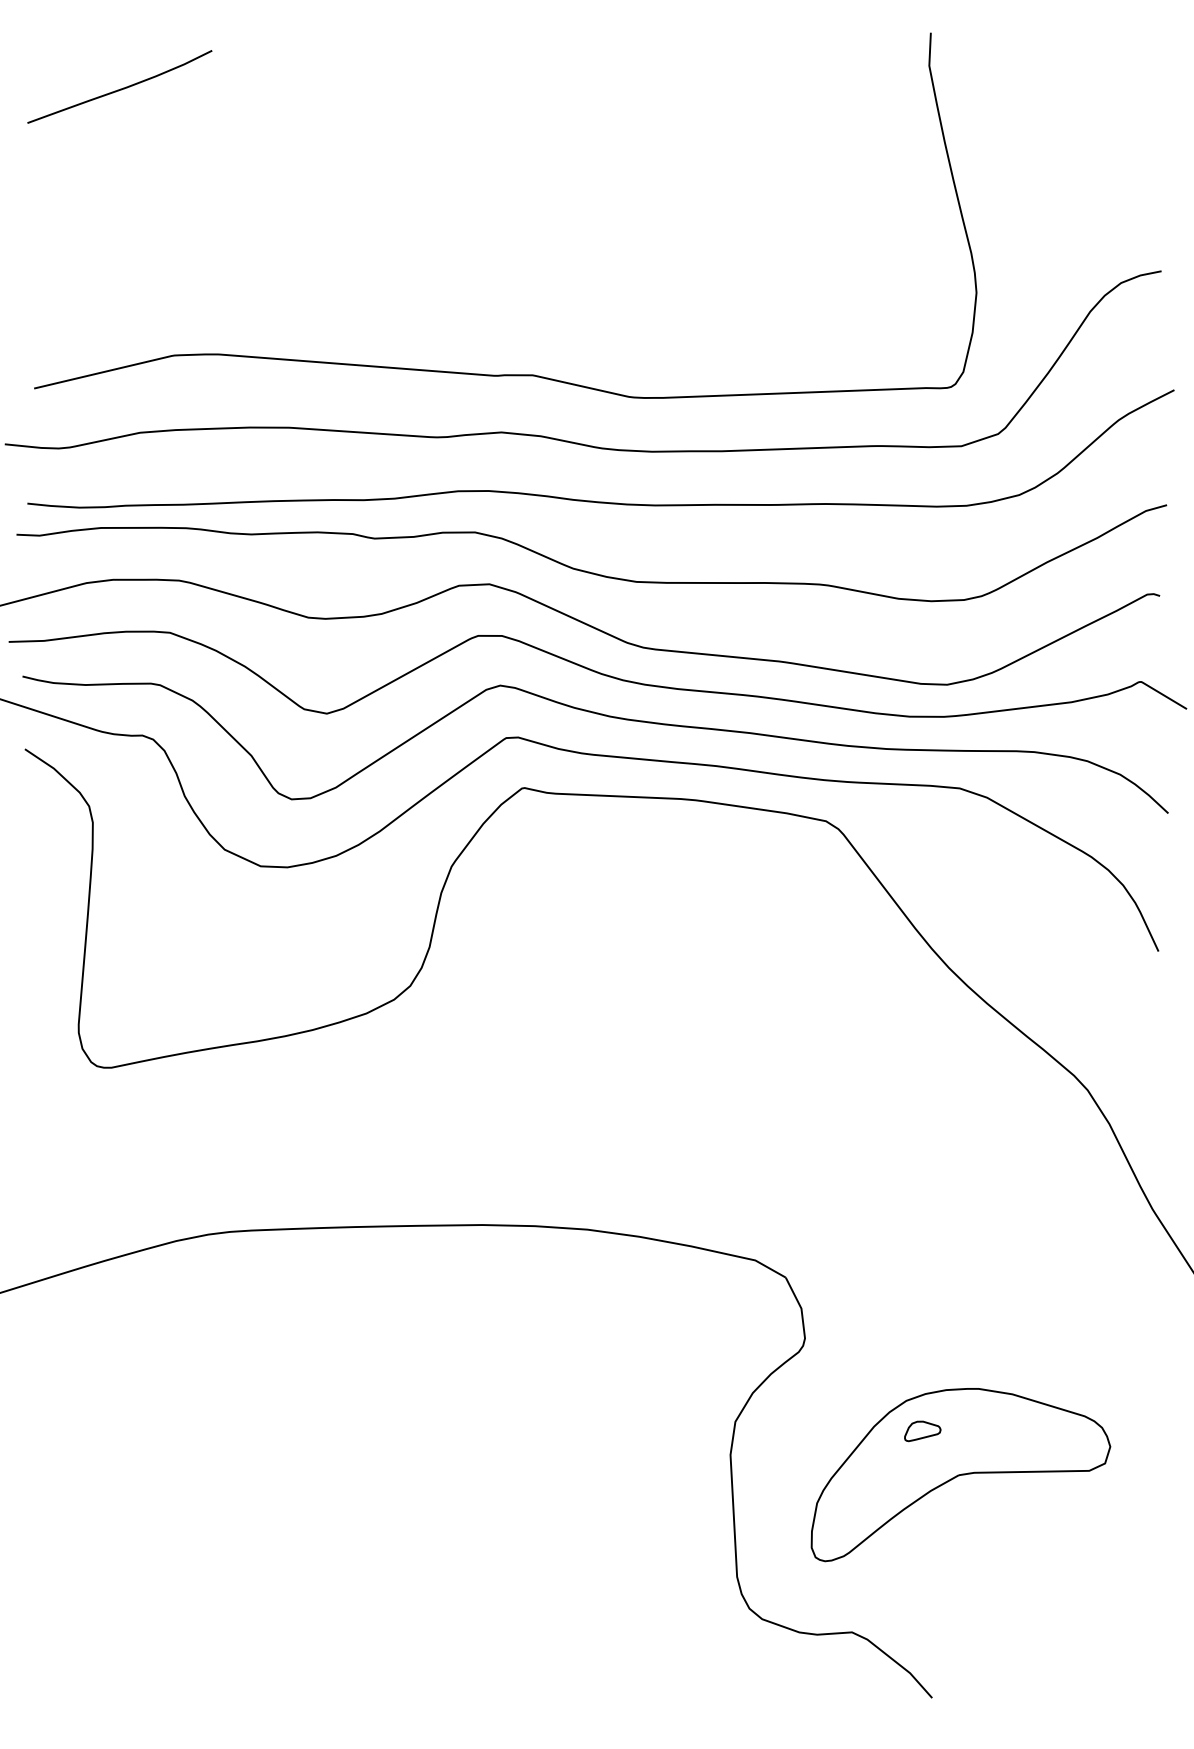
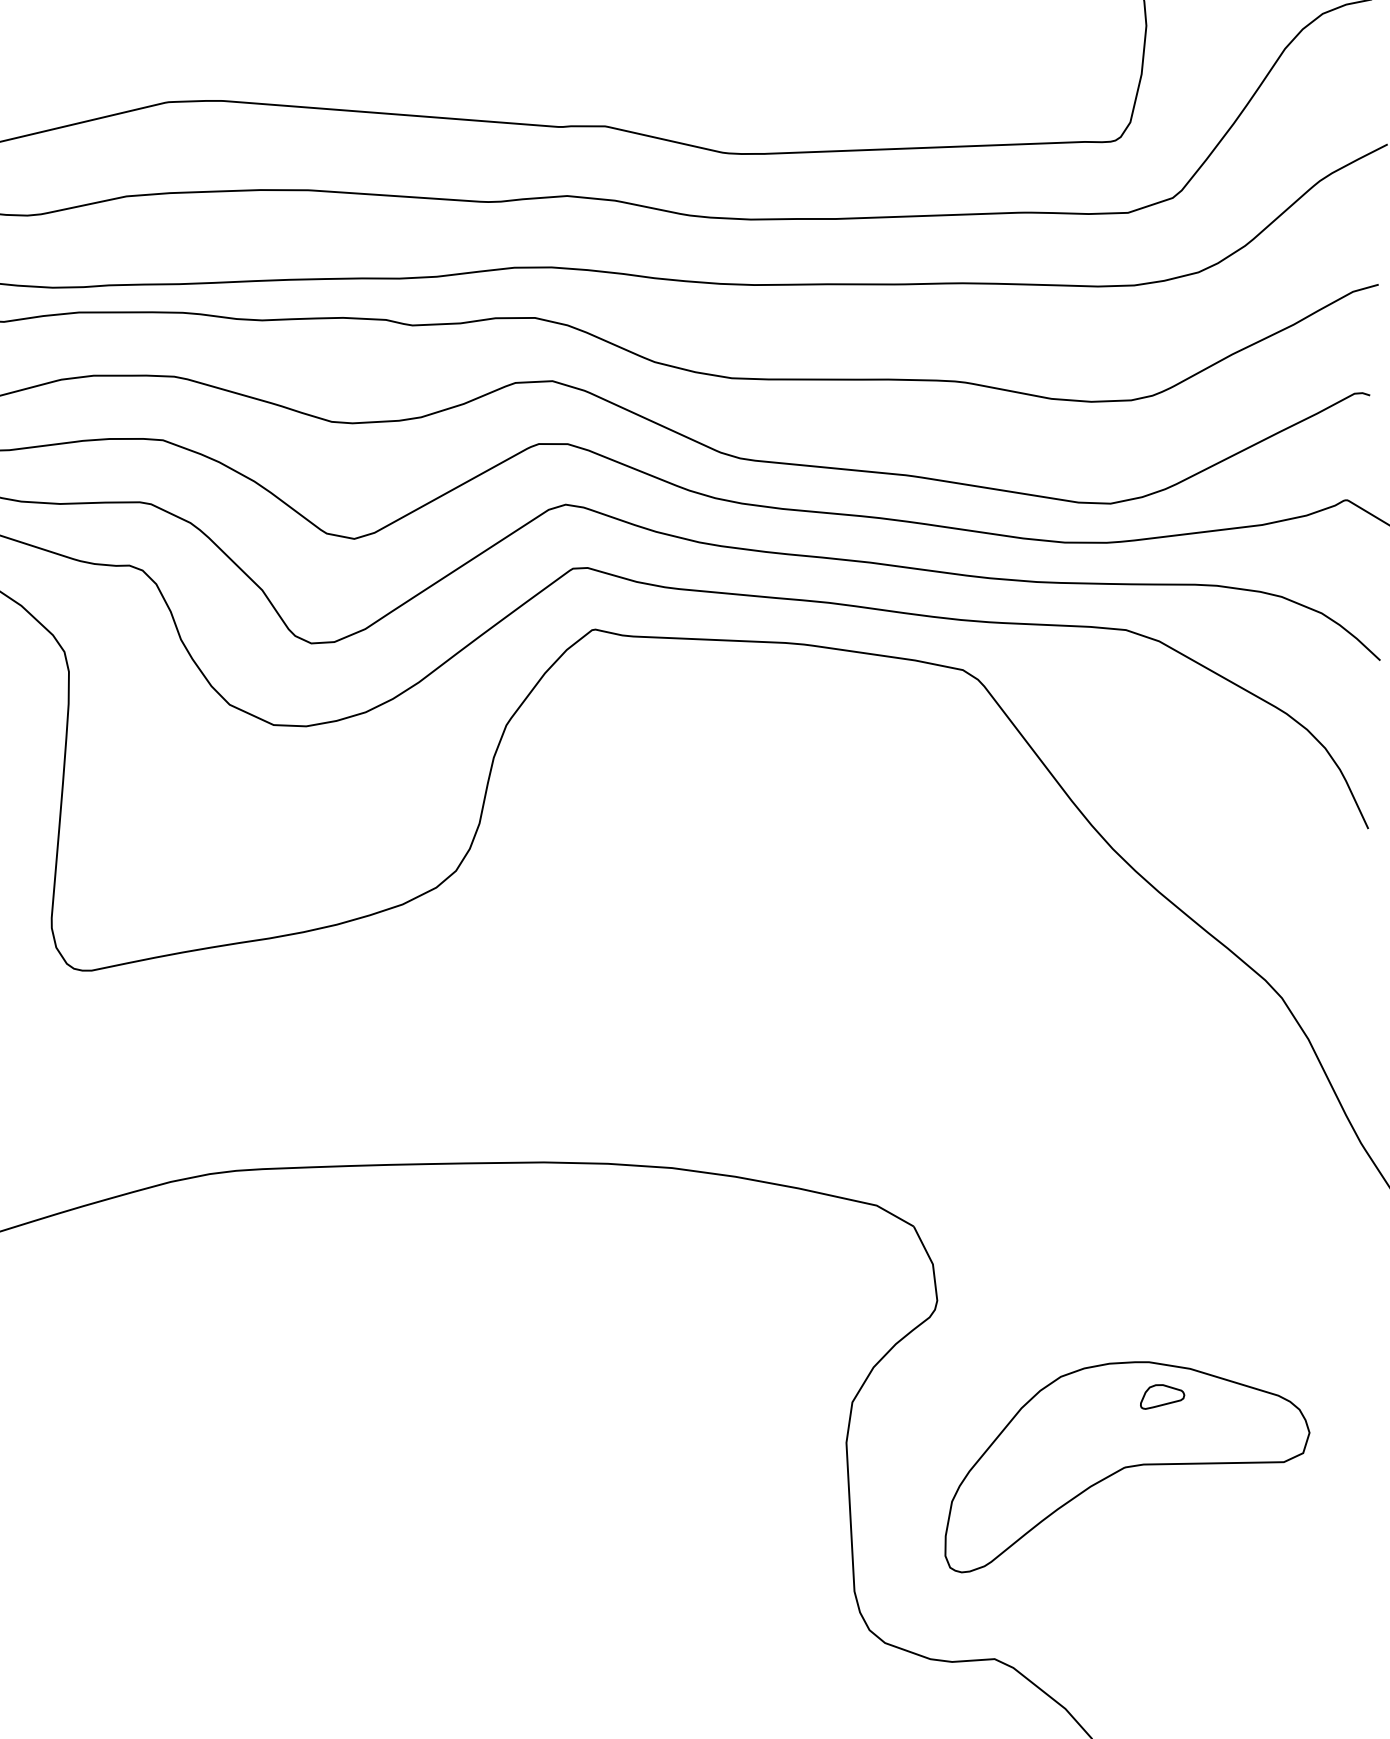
part: (922, 1431) -> (1162, 1397), moved

